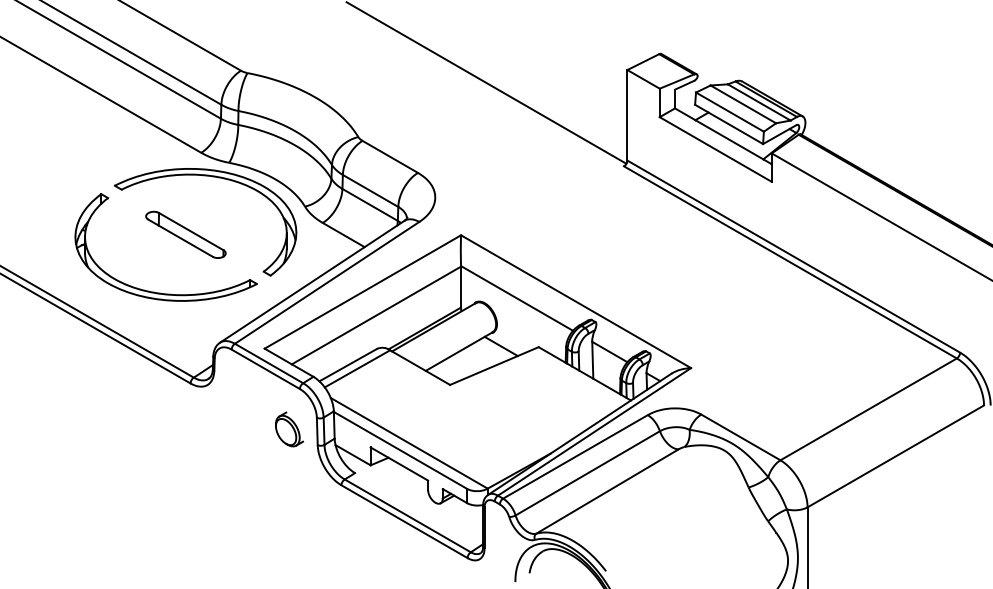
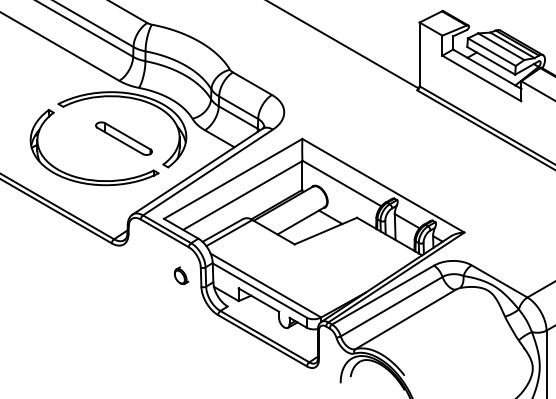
part: (185, 234) -> (123, 138), moved
part: (289, 429) -> (181, 275), size x0.7

